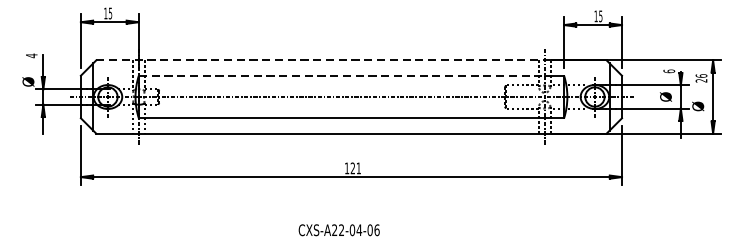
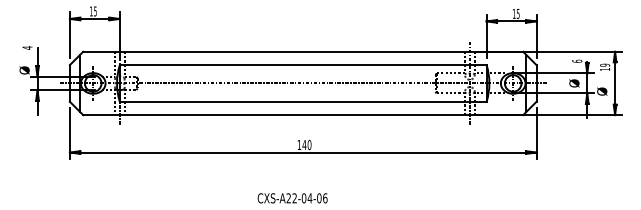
line: (321, 59) -> (277, 51), dashed -> solid
line: (341, 75) -> (294, 64), dashed -> solid
text: (700, 77) -> (604, 66), 26 -> 19
text: (355, 168) -> (306, 145), 121 -> 140

